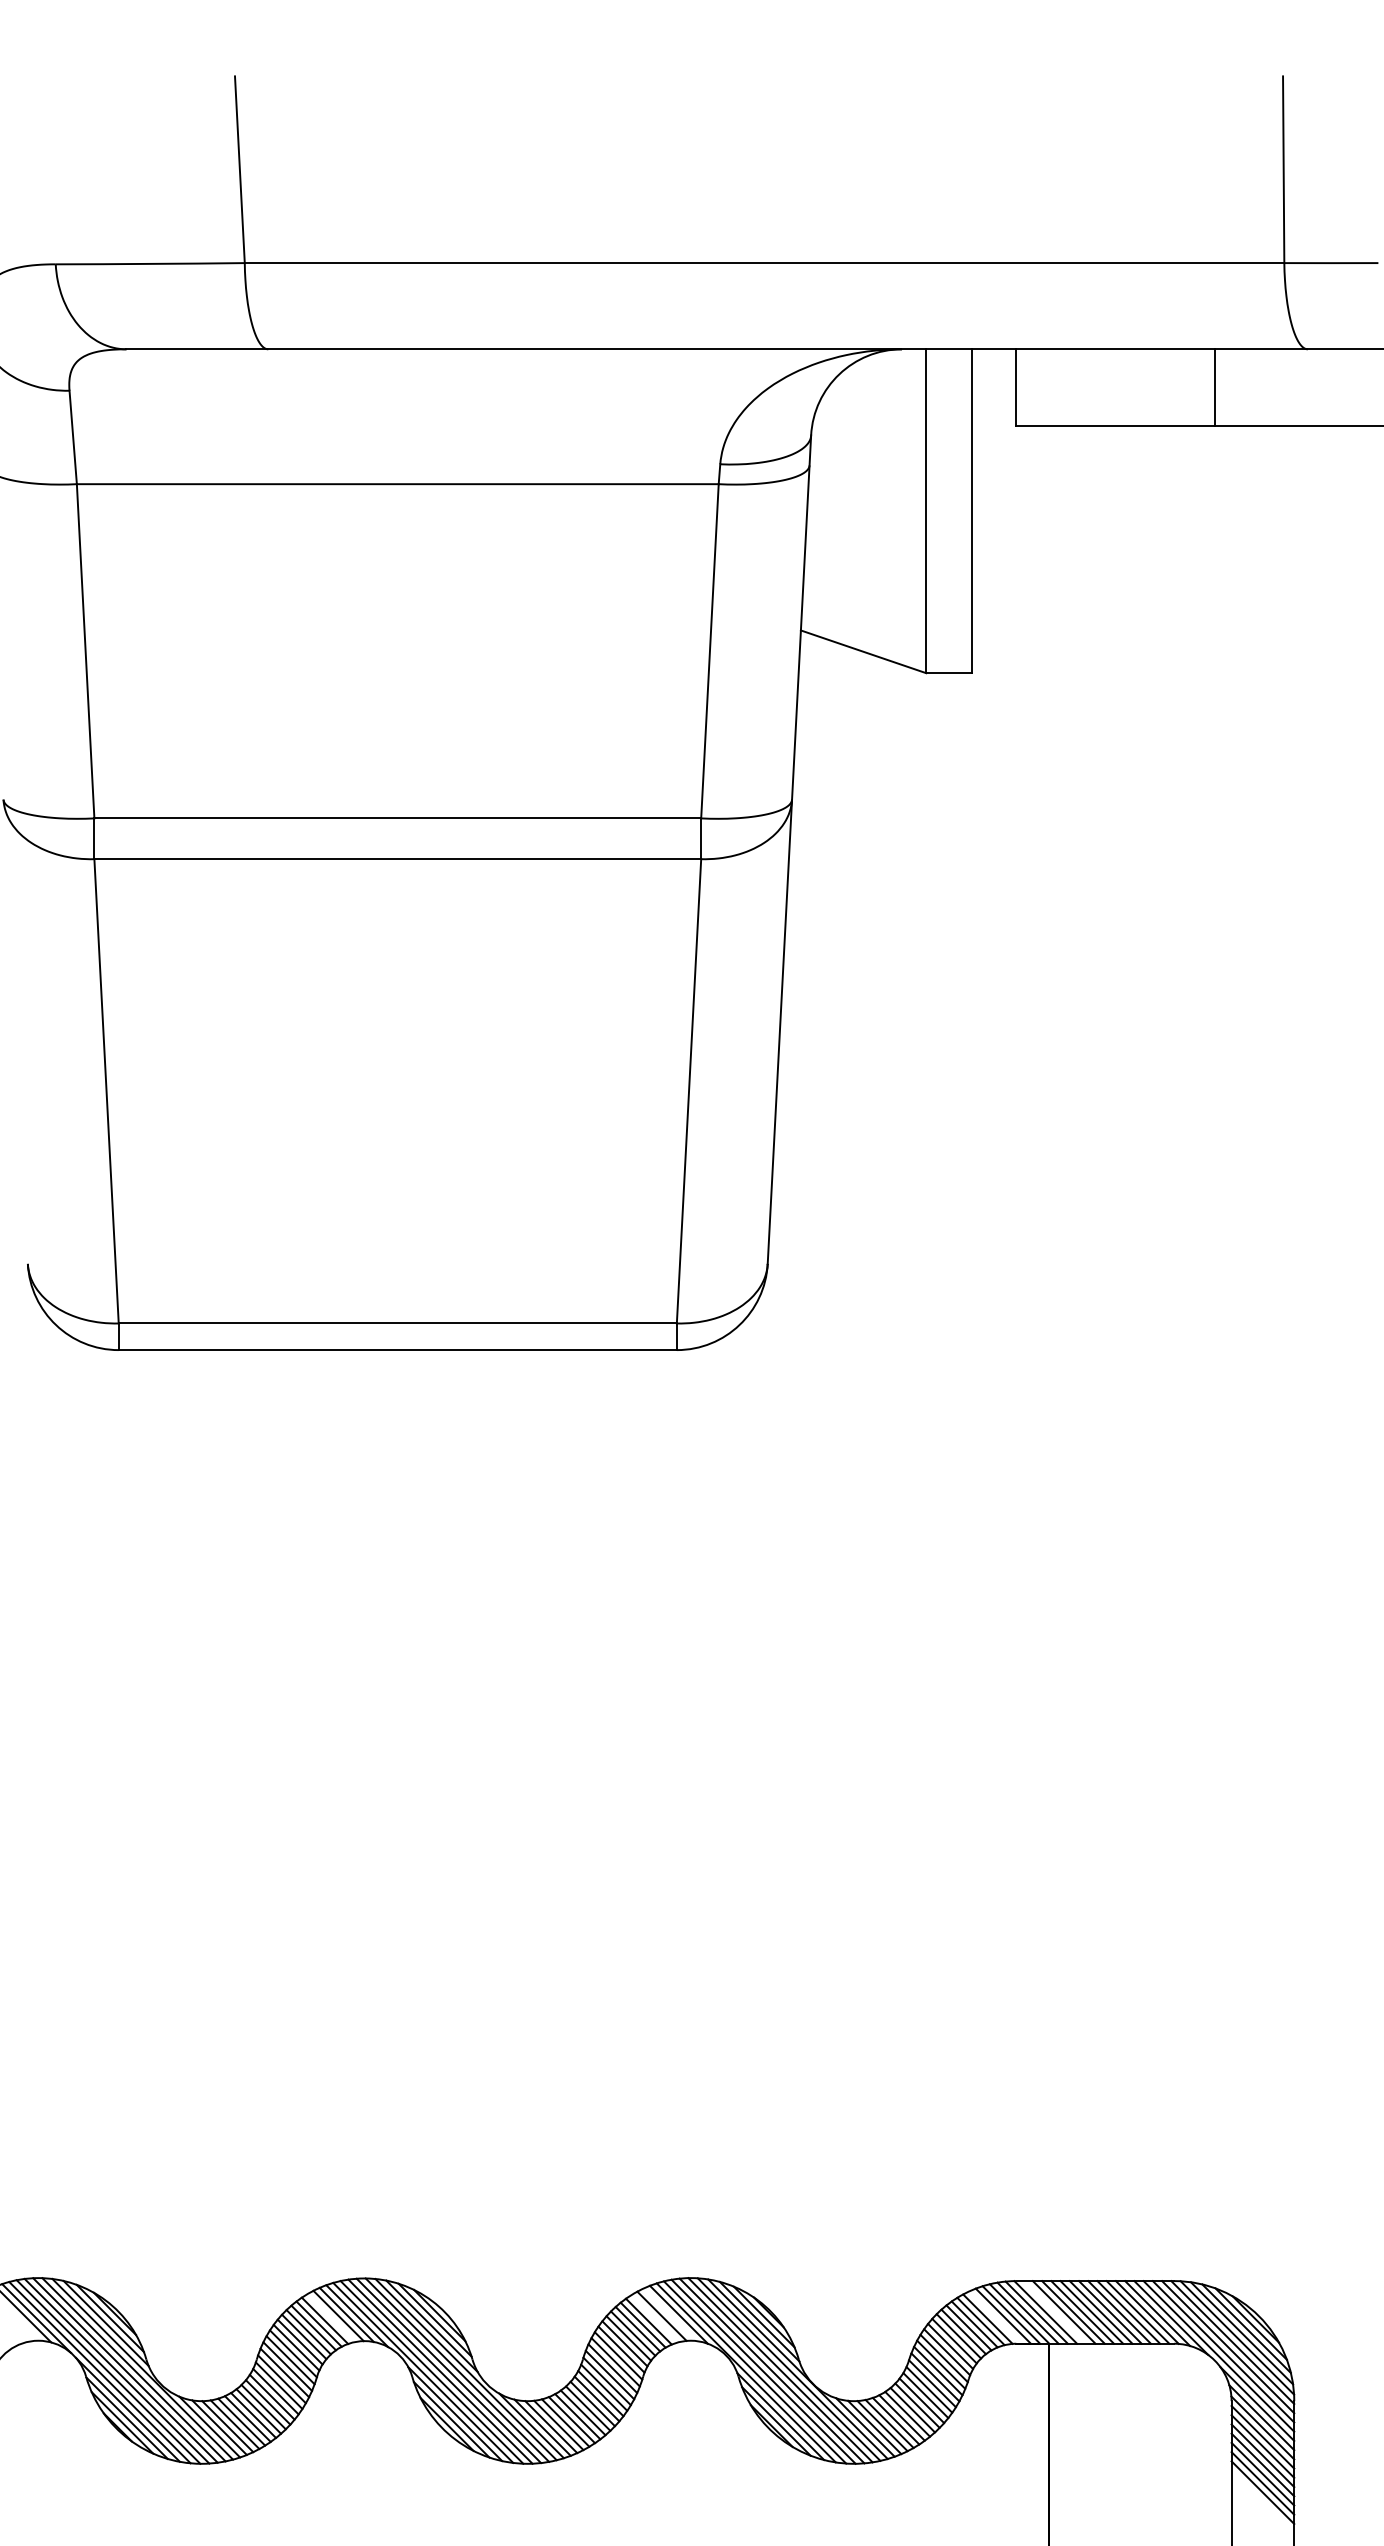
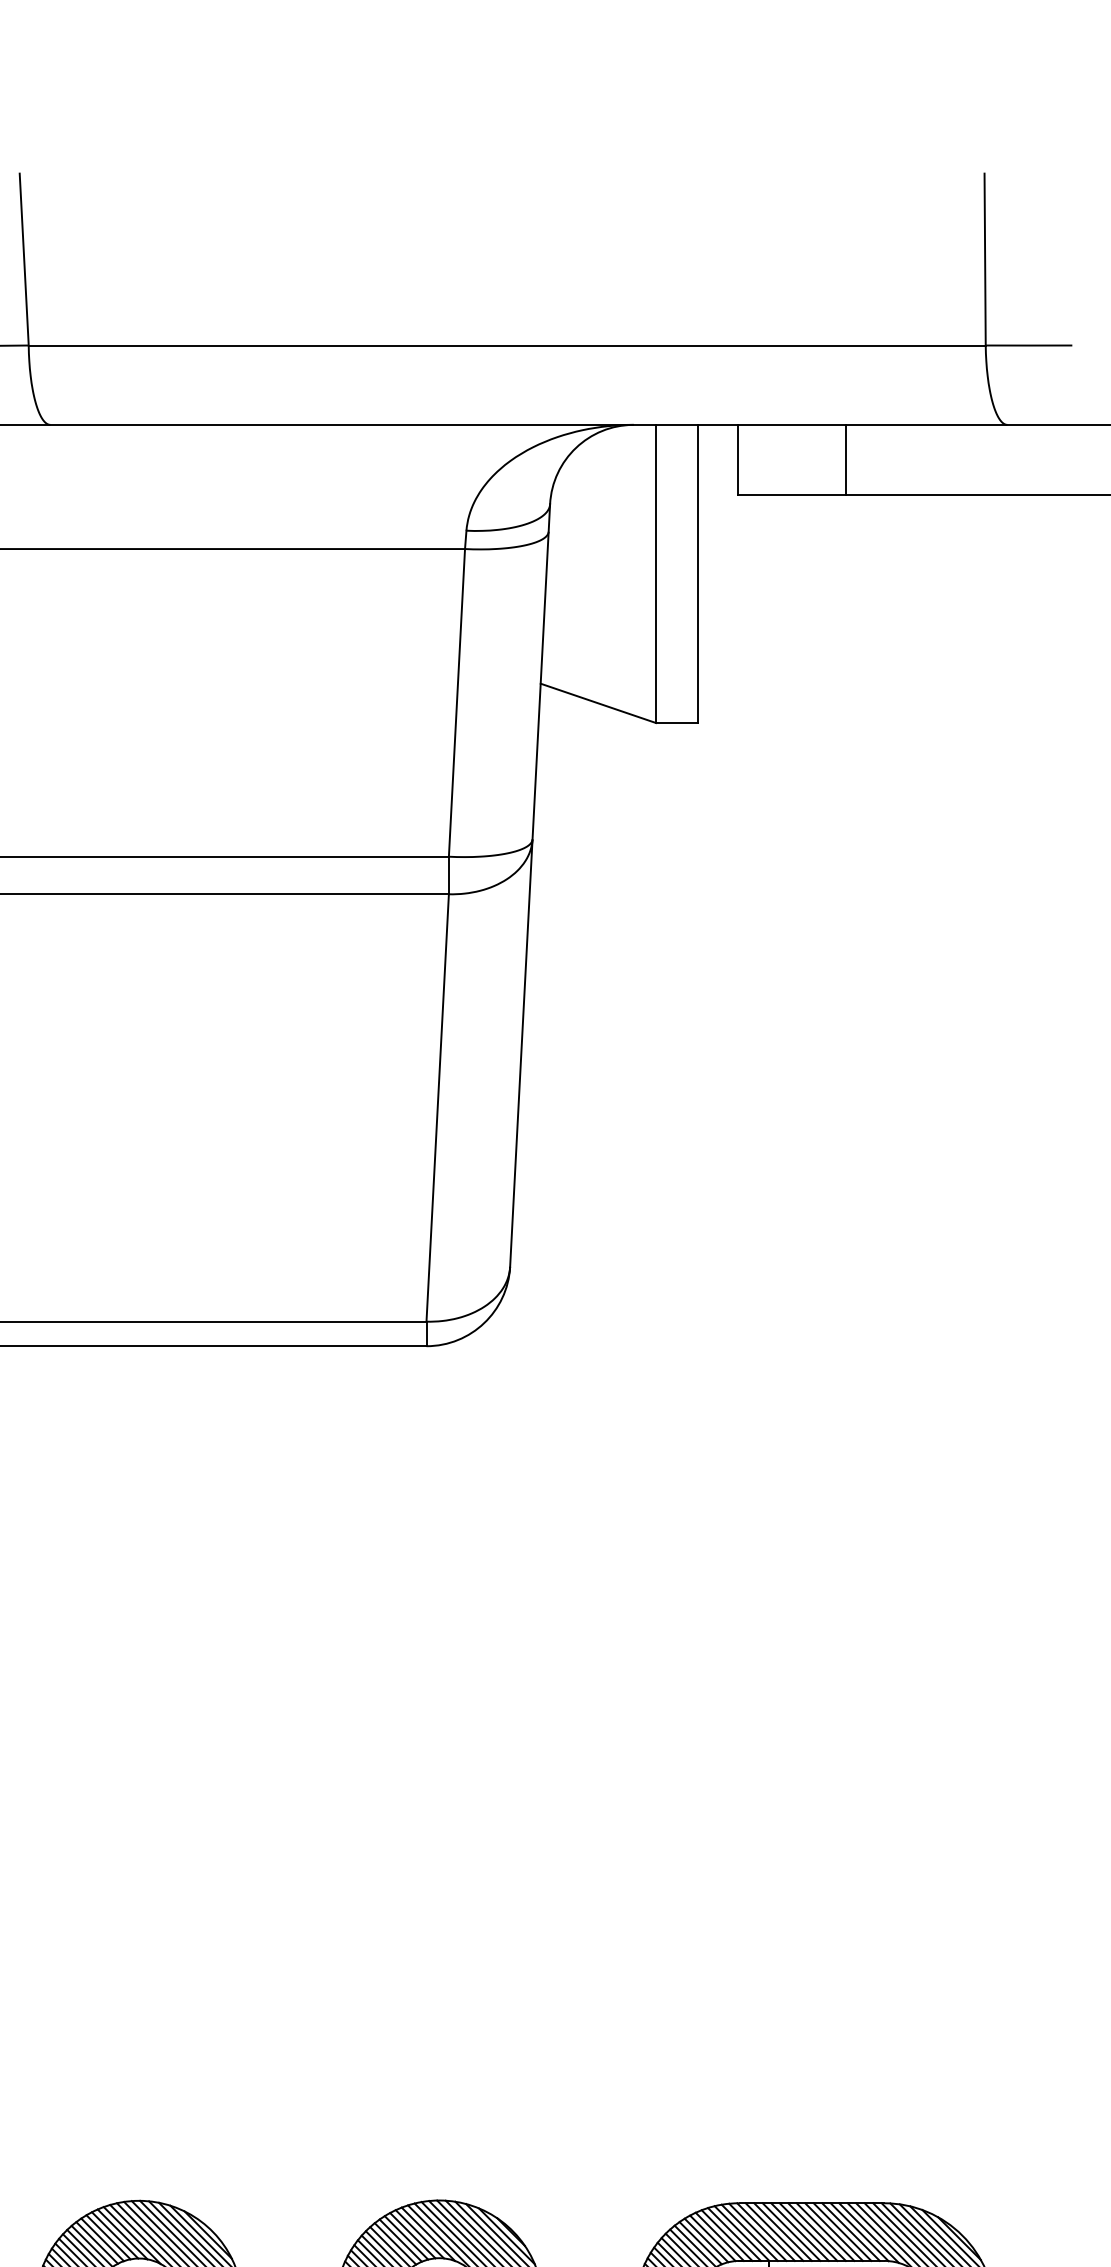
line: (1215, 387) -> (845, 460), moved
line: (1054, 2312) -> (774, 2232), added
line: (669, 2314) -> (419, 2234), added
line: (331, 2317) -> (108, 2236), added
line: (995, 2317) -> (719, 2236), added
line: (654, 2318) -> (405, 2237), added

